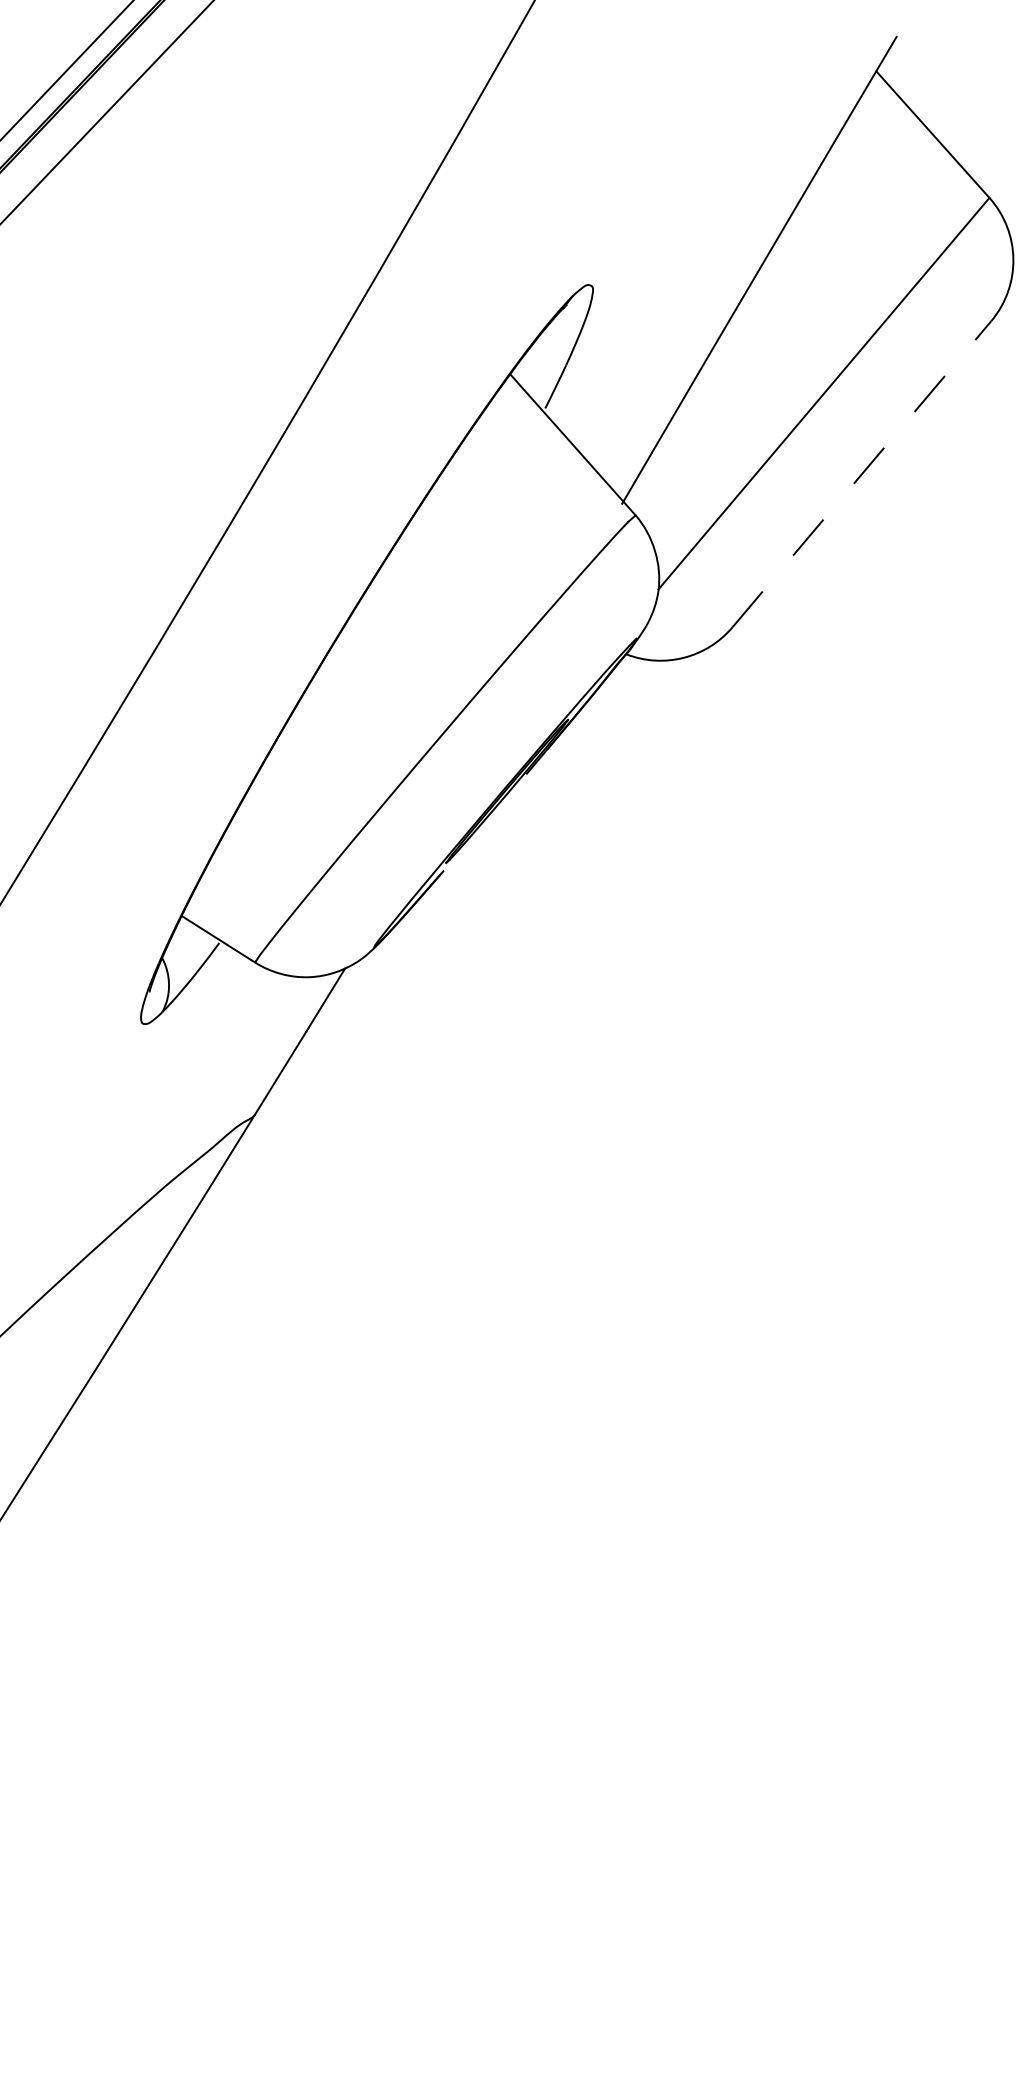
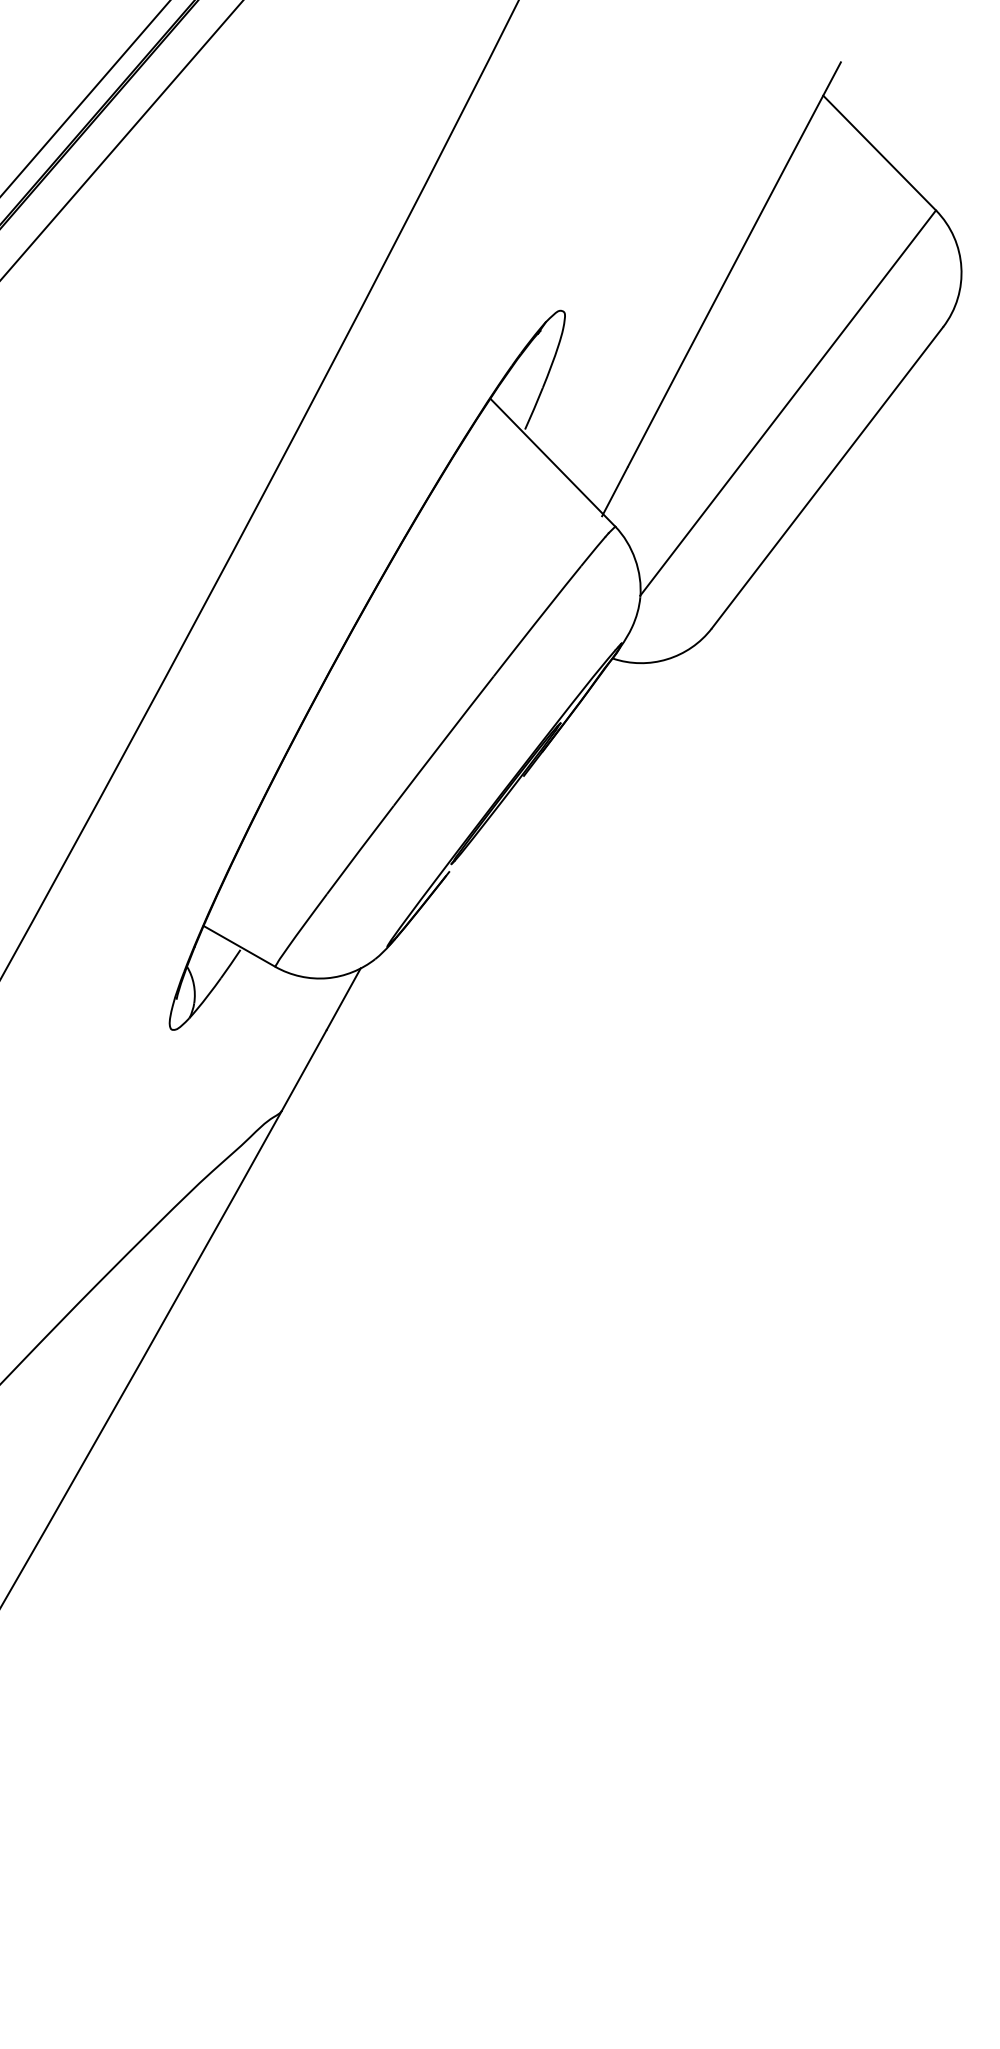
line: (861, 474) -> (827, 477), dashed -> solid

